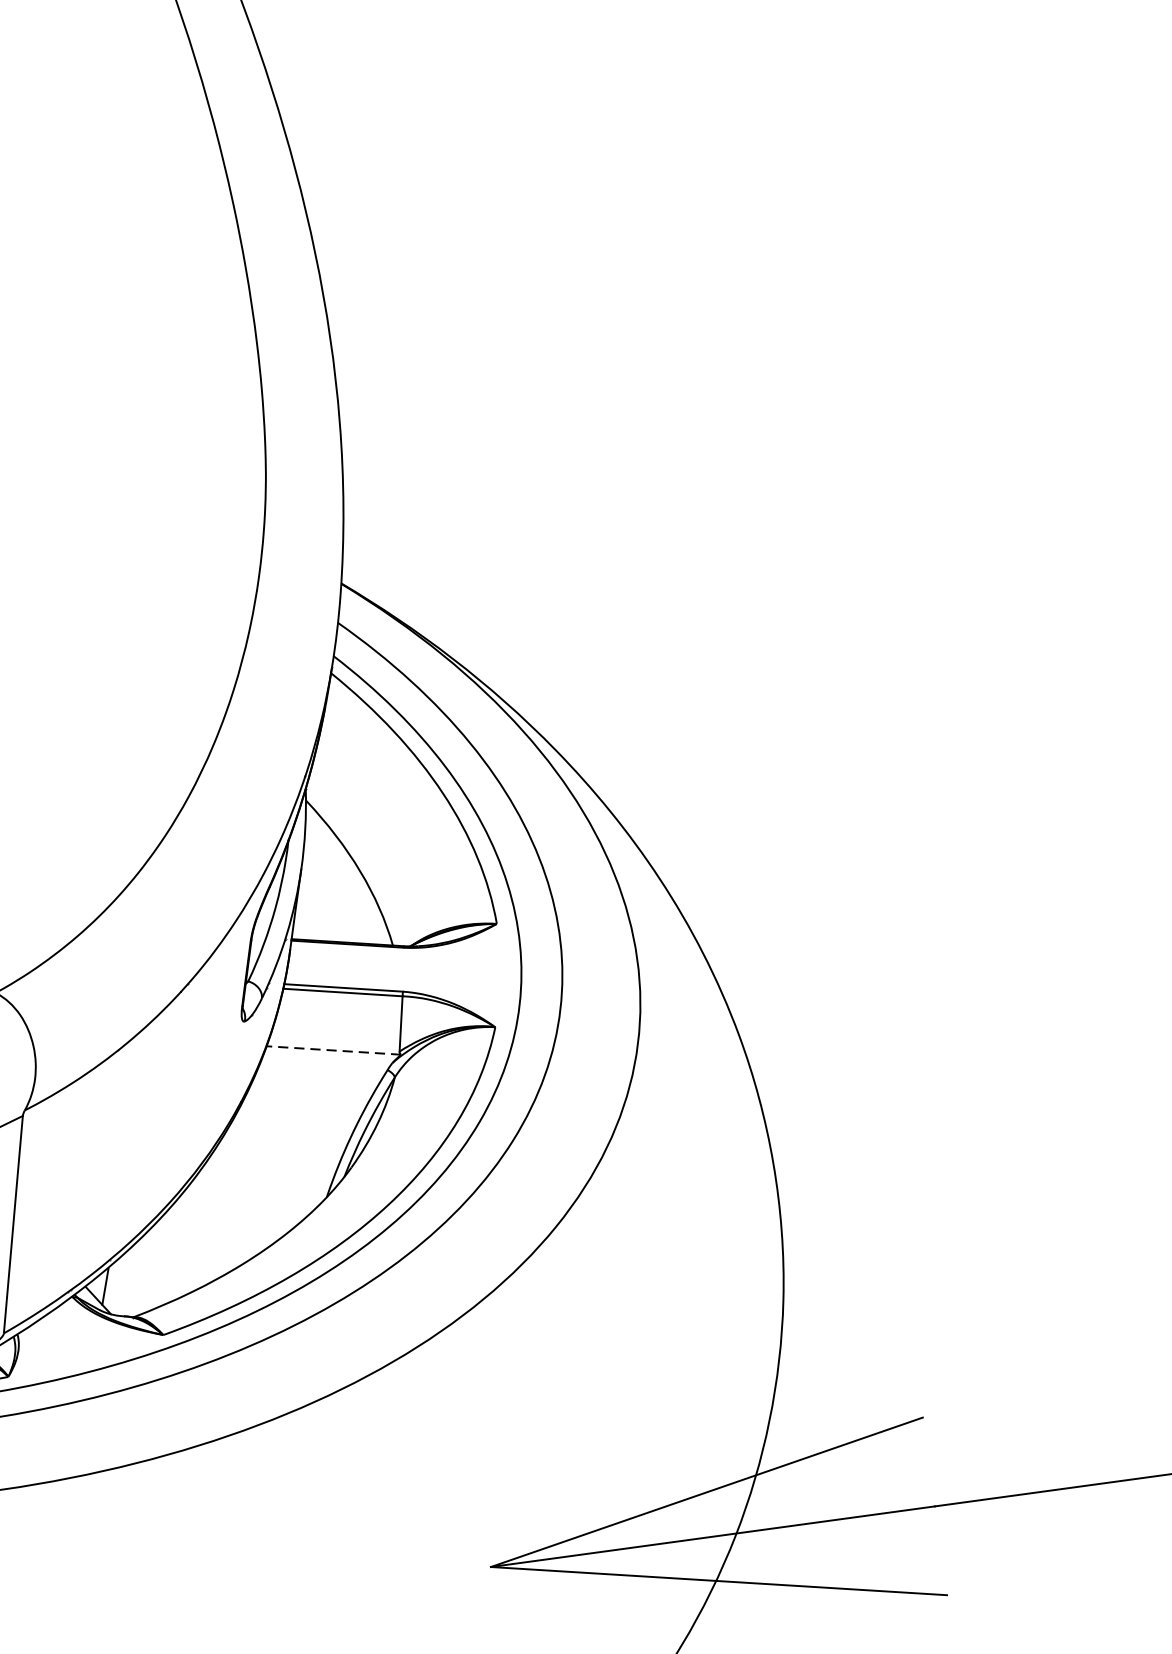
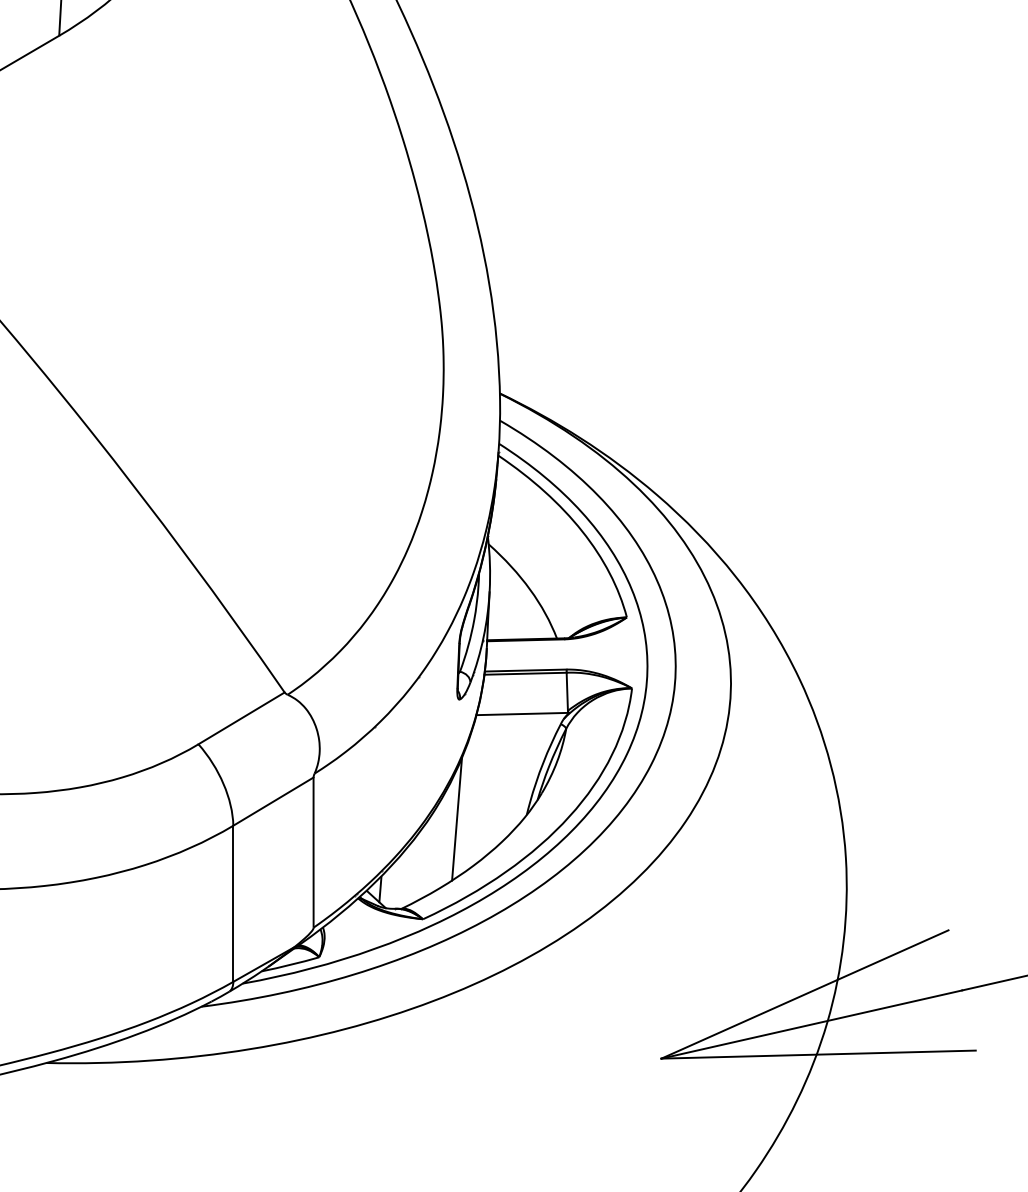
line: (333, 1051) -> (522, 714), dashed -> solid
line: (224, 1194) -> (456, 819), added

